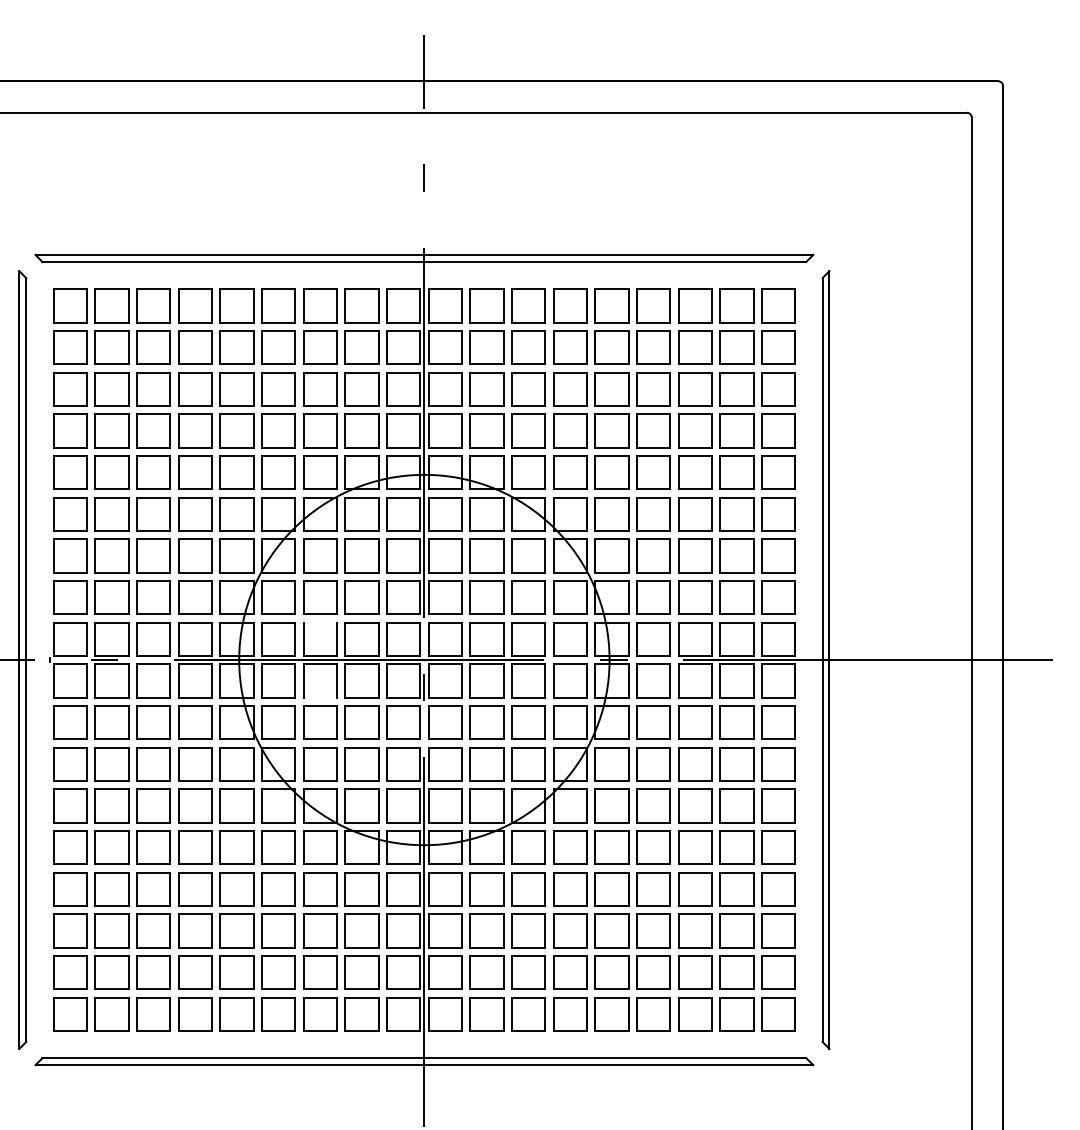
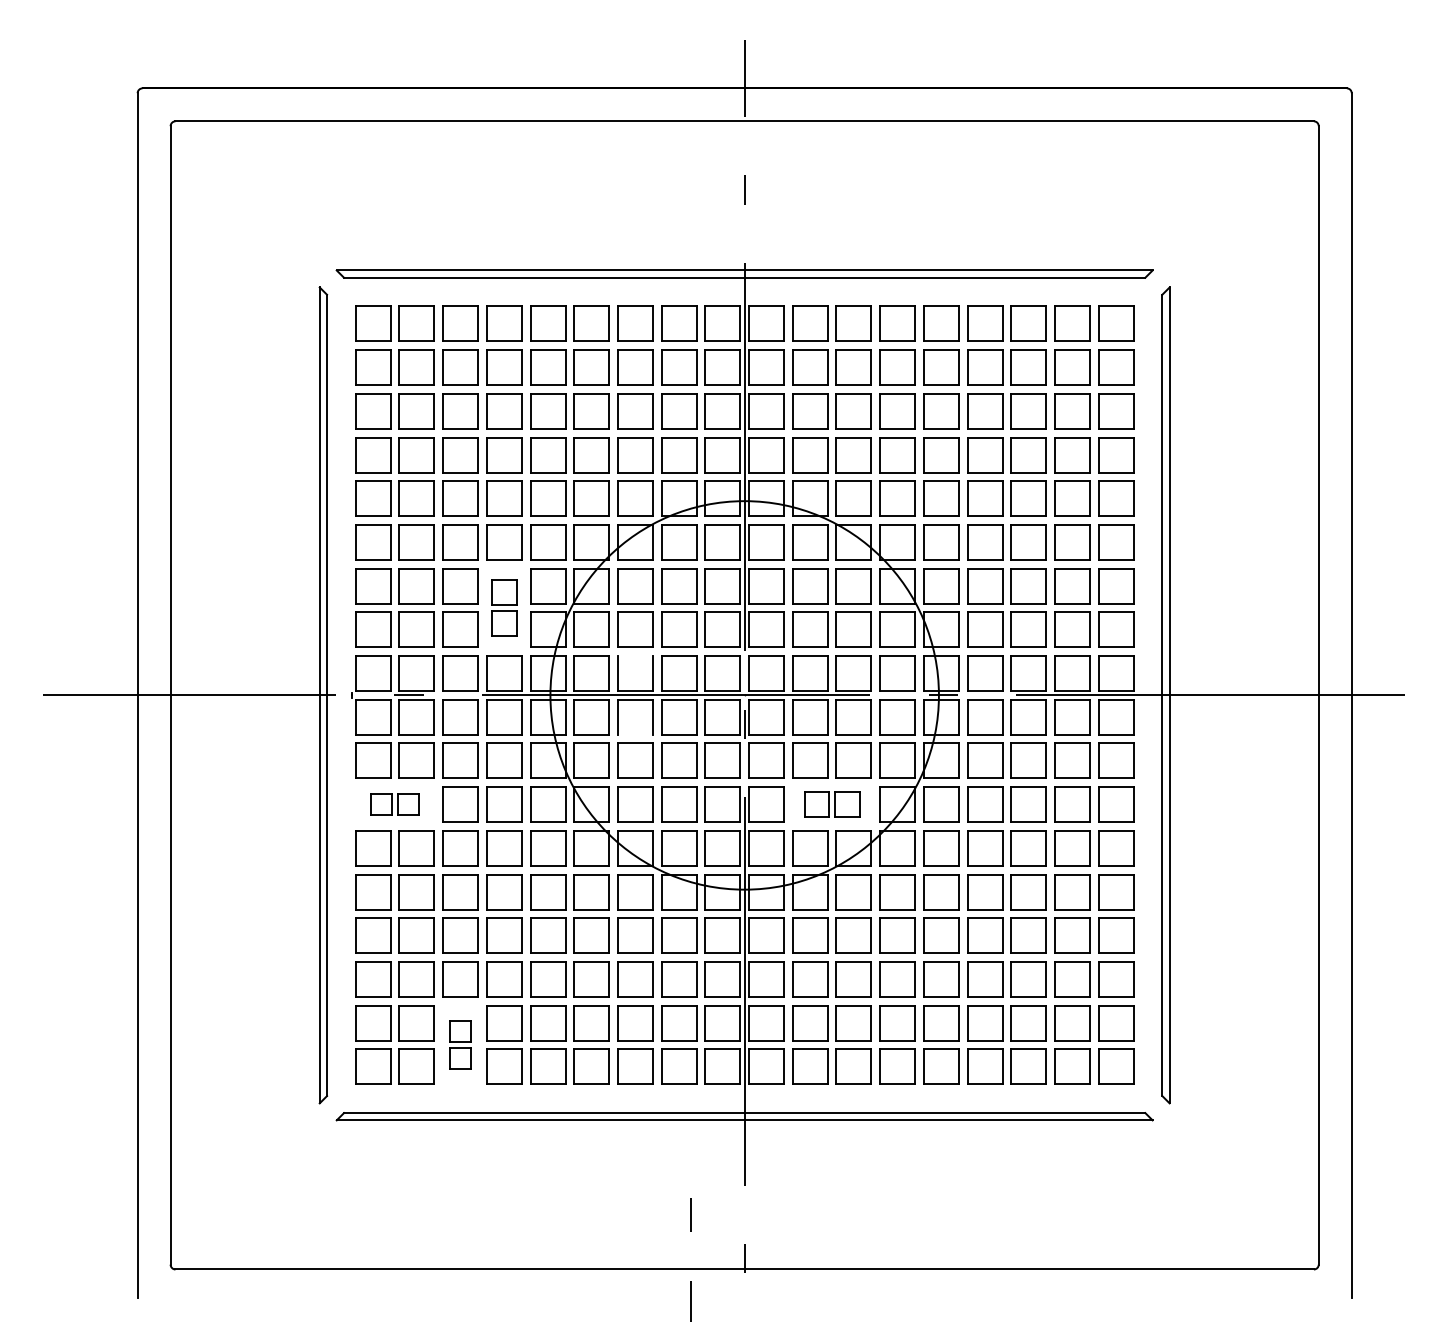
part: (195, 576) -> (504, 607), size x0.7
part: (90, 764) -> (394, 804), size x0.6
part: (507, 764) -> (831, 804), size x0.7
part: (153, 992) -> (460, 1044), size x0.6

